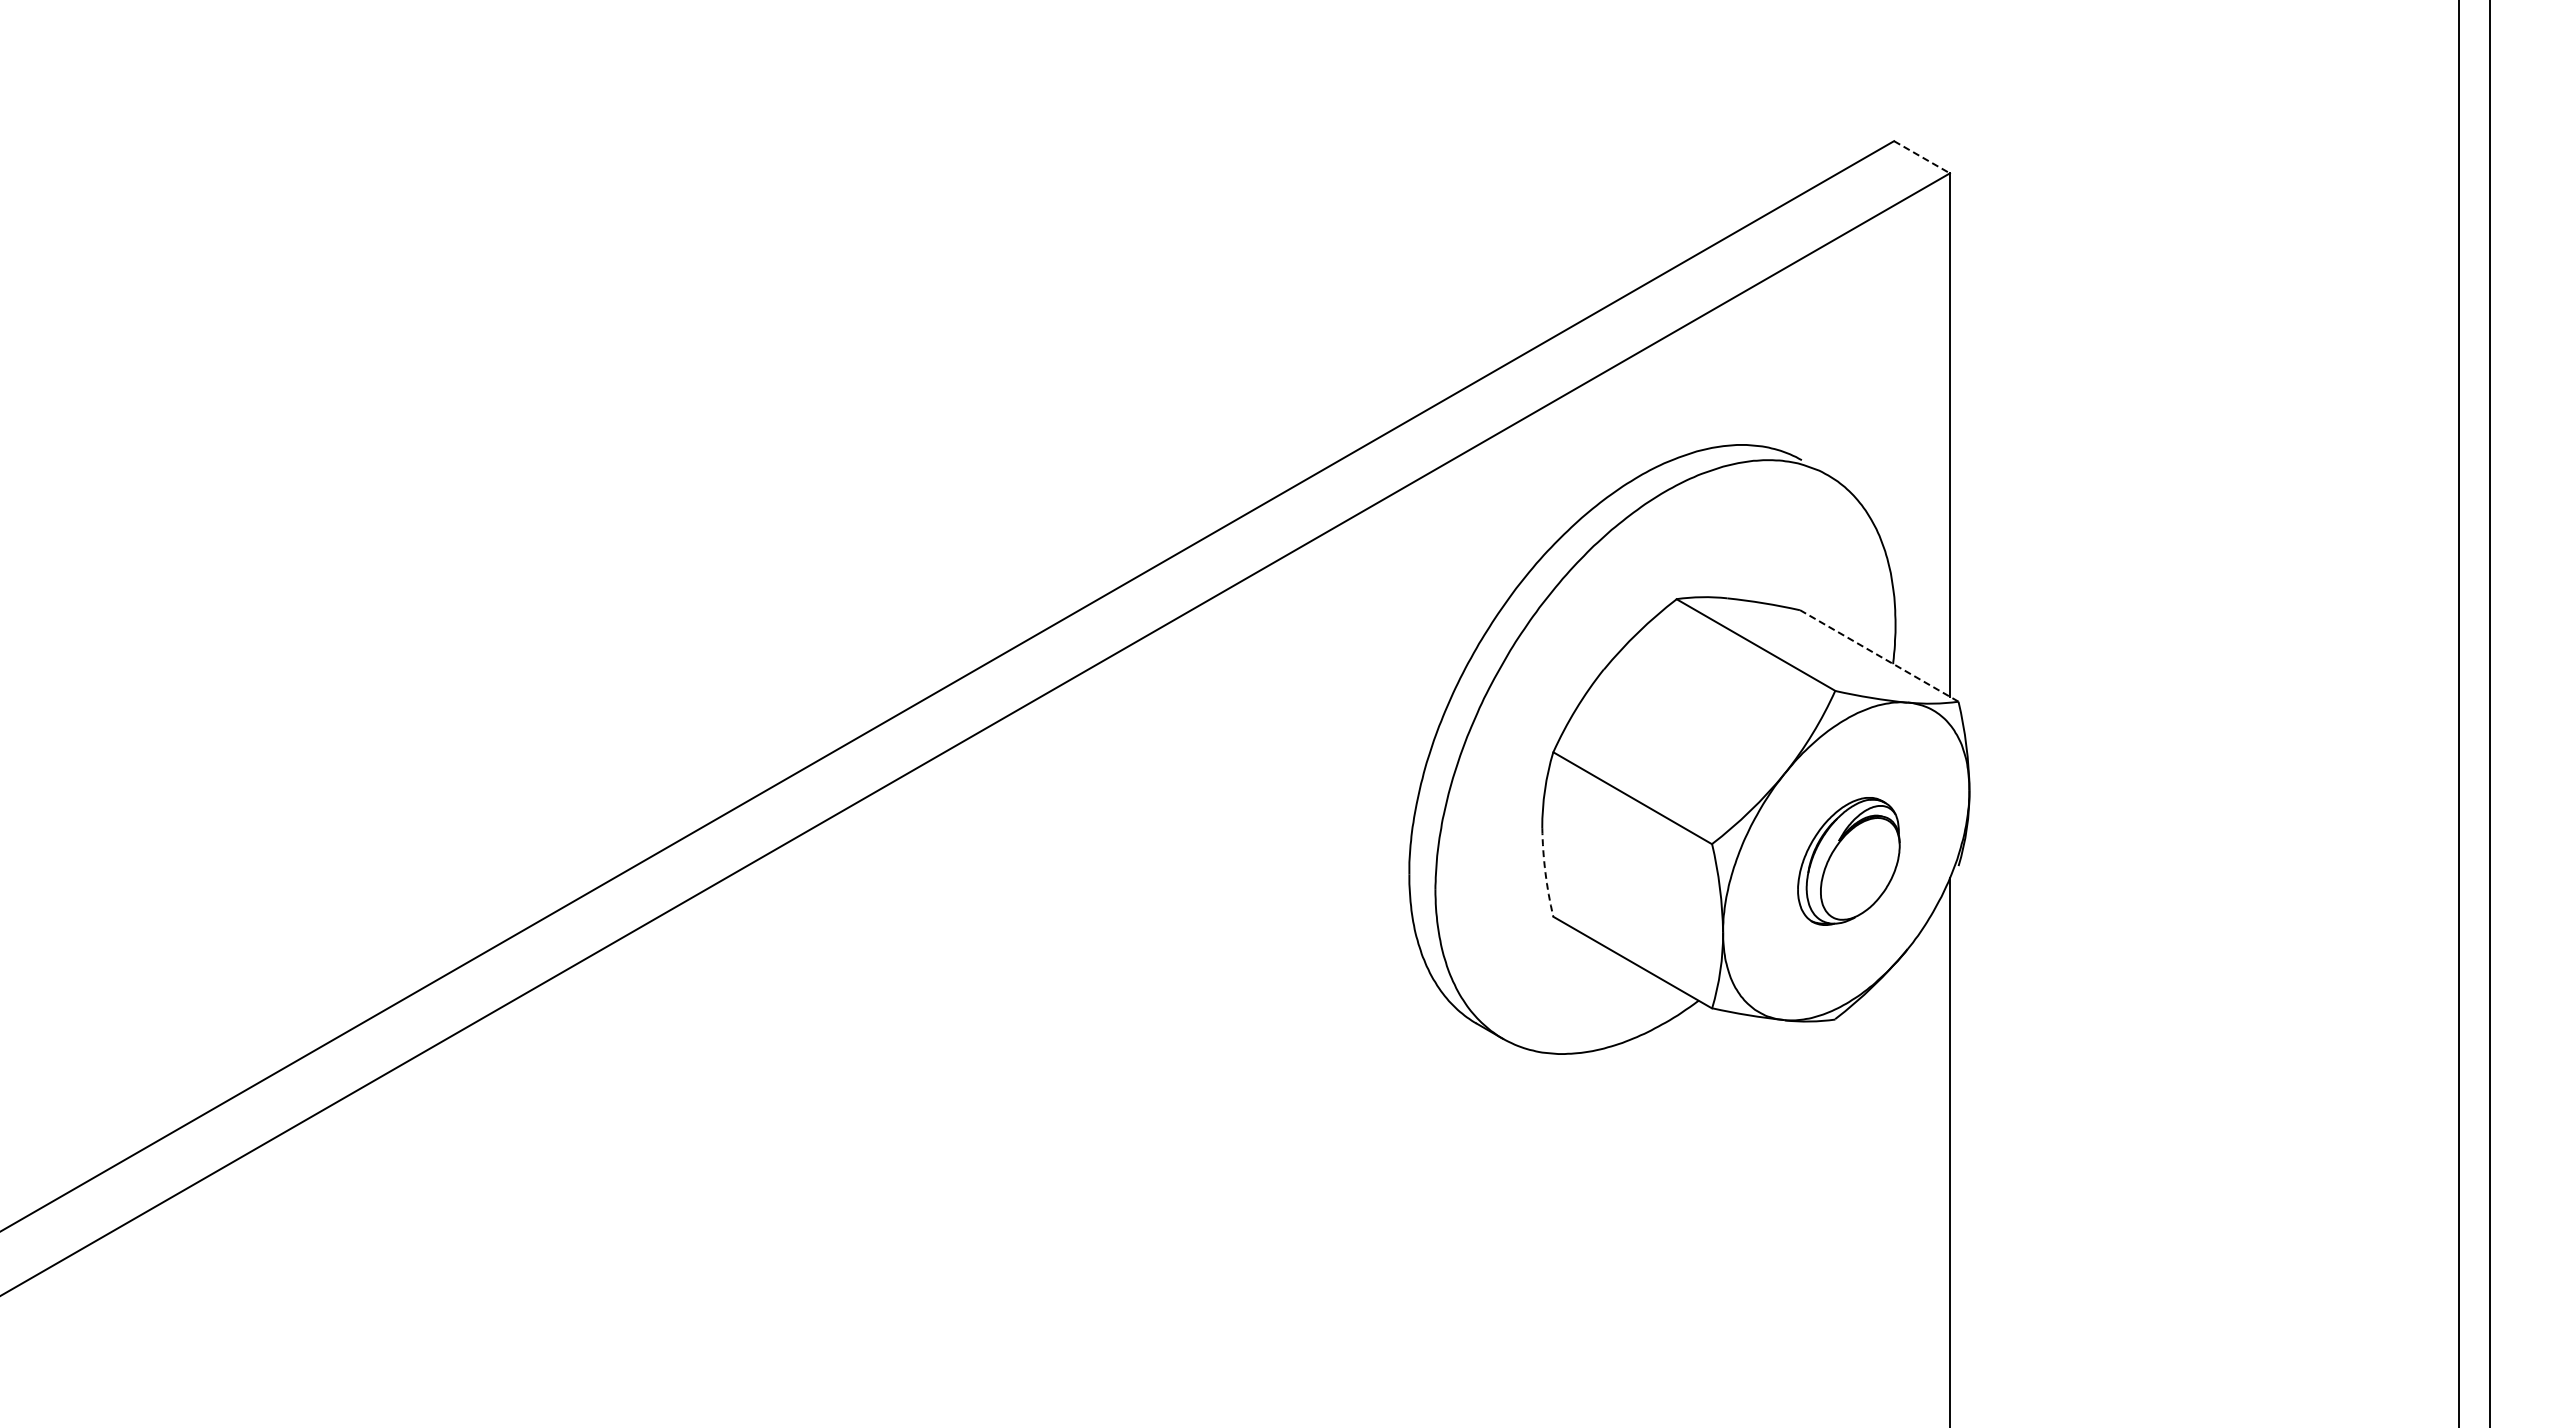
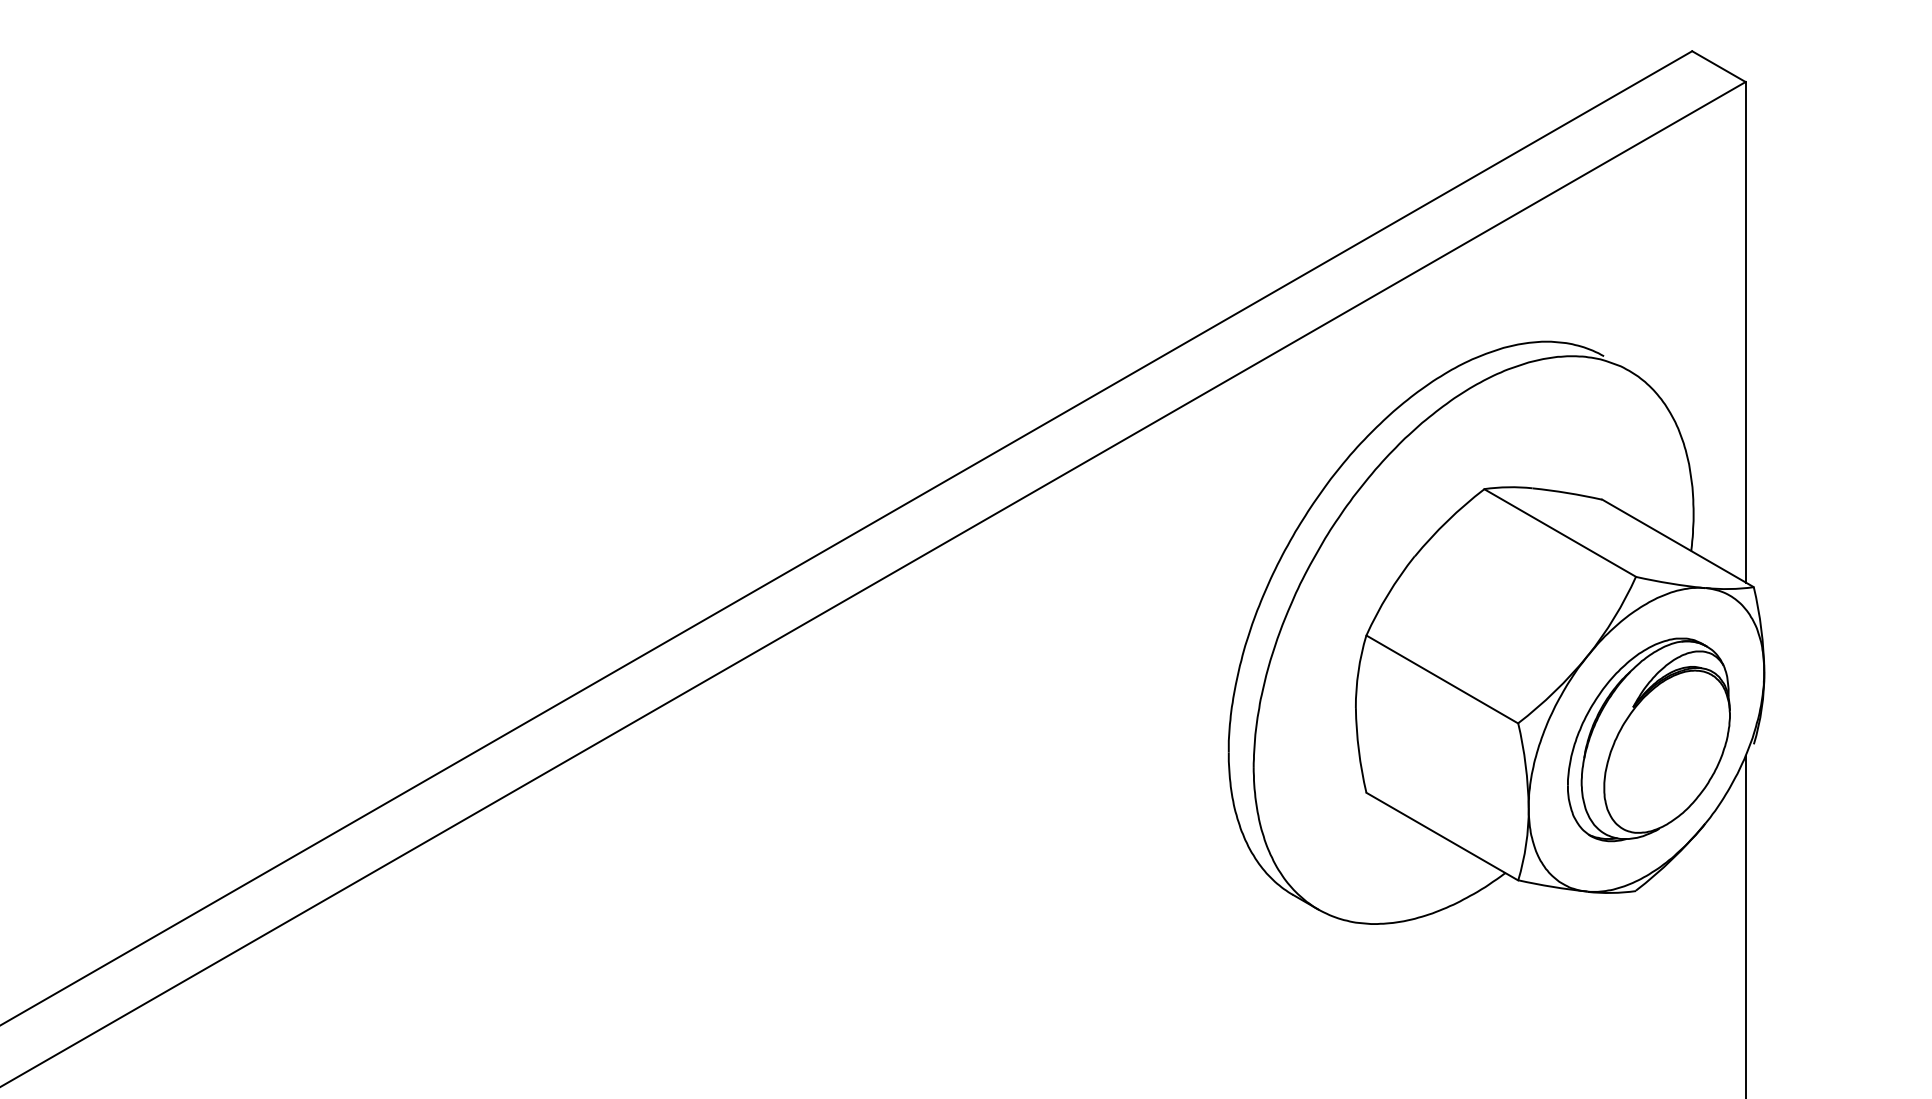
line: (1922, 157) -> (1719, 66), dashed -> solid
line: (1879, 655) -> (1678, 542), dashed -> solid
part: (1848, 861) -> (1648, 739), size x1.67
arc: (1545, 872) -> (1358, 750), dashed -> solid

